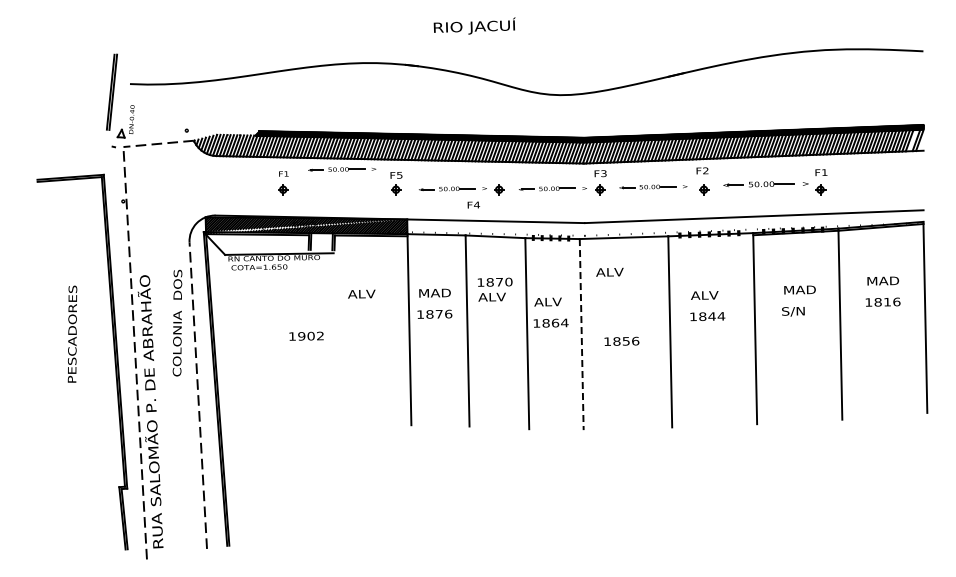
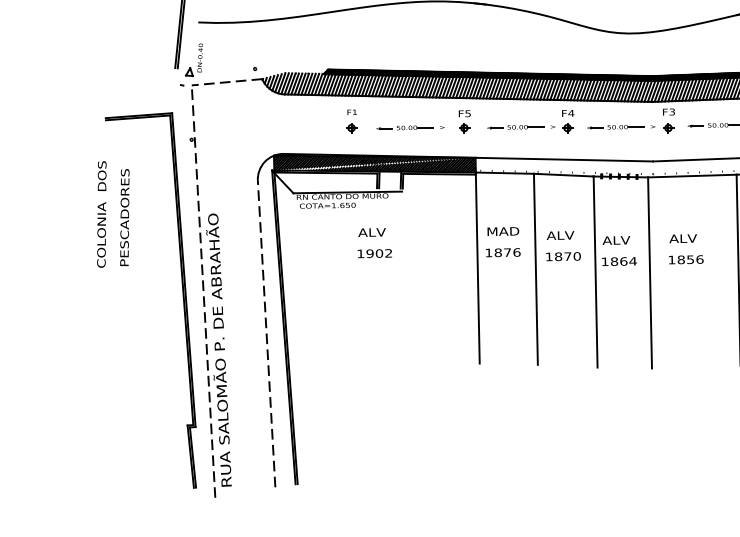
part: (342, 169) -> (410, 127), moved
text: (473, 204) -> (567, 112), moved
text: (609, 271) -> (682, 237), moved
text: (494, 281) -> (562, 255), moved
text: (361, 293) -> (371, 231), moved
text: (177, 322) -> (101, 213), moved
text: (72, 333) -> (124, 216), moved
line: (581, 334) -> (649, 272), dashed -> solid
text: (306, 335) -> (374, 252), moved
text: (621, 340) -> (685, 258), moved

